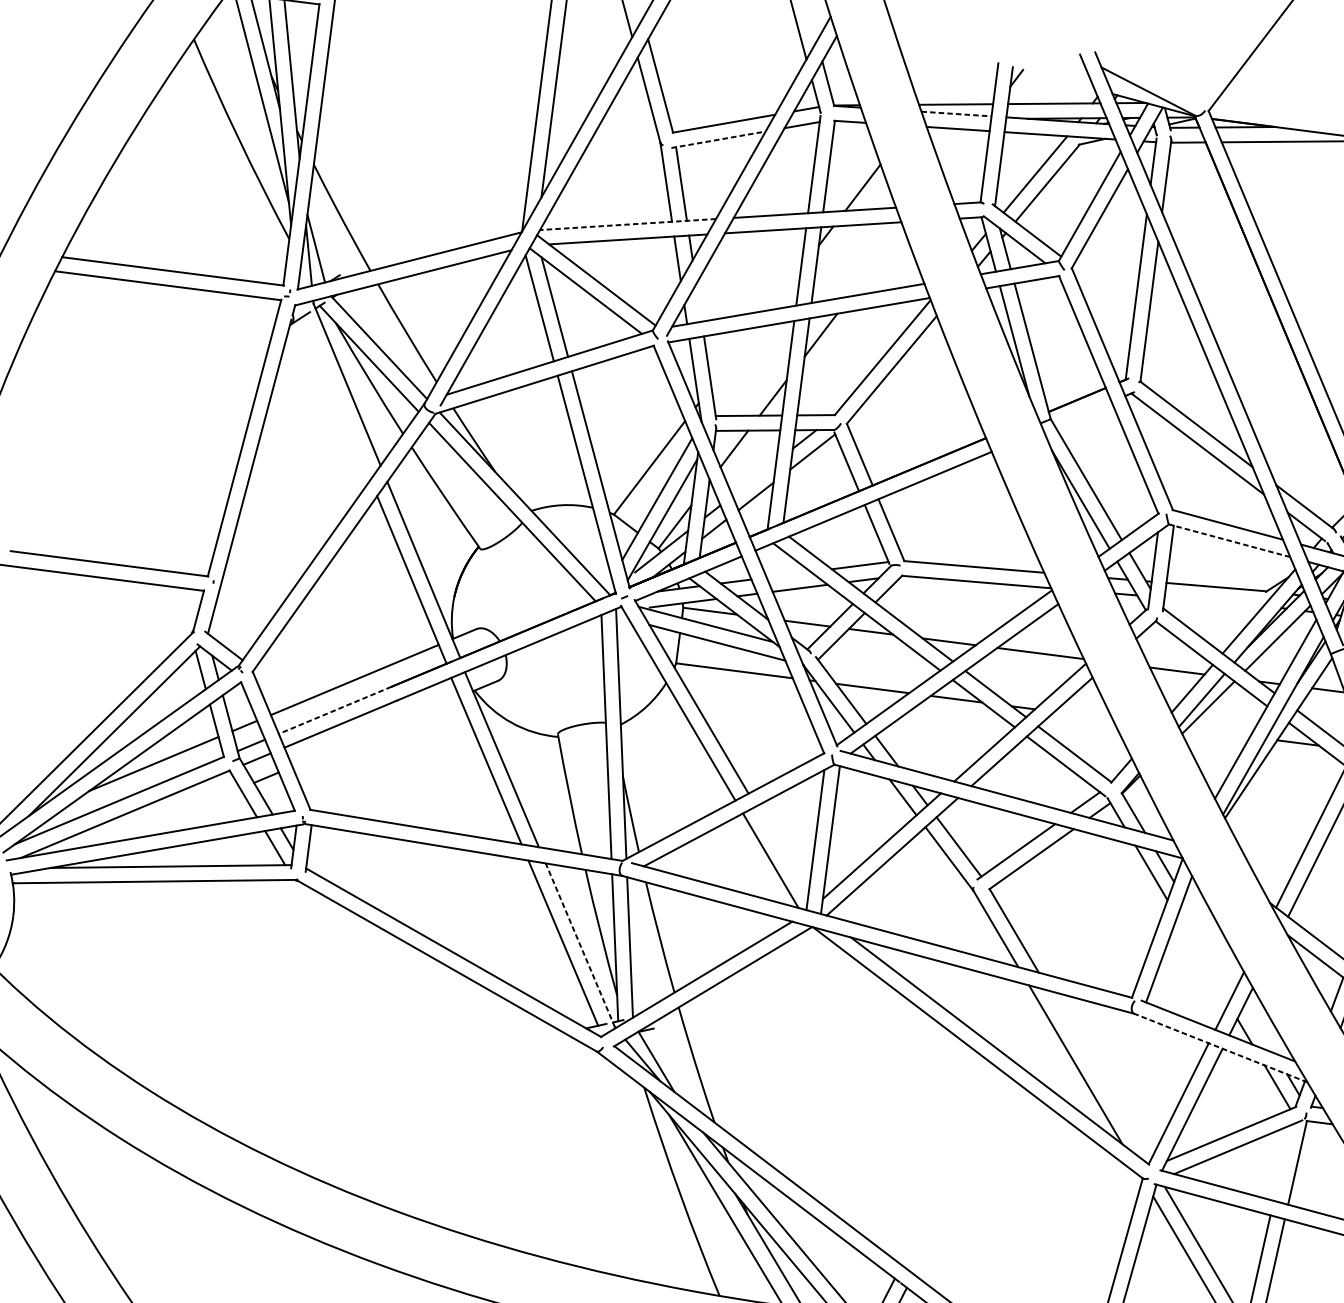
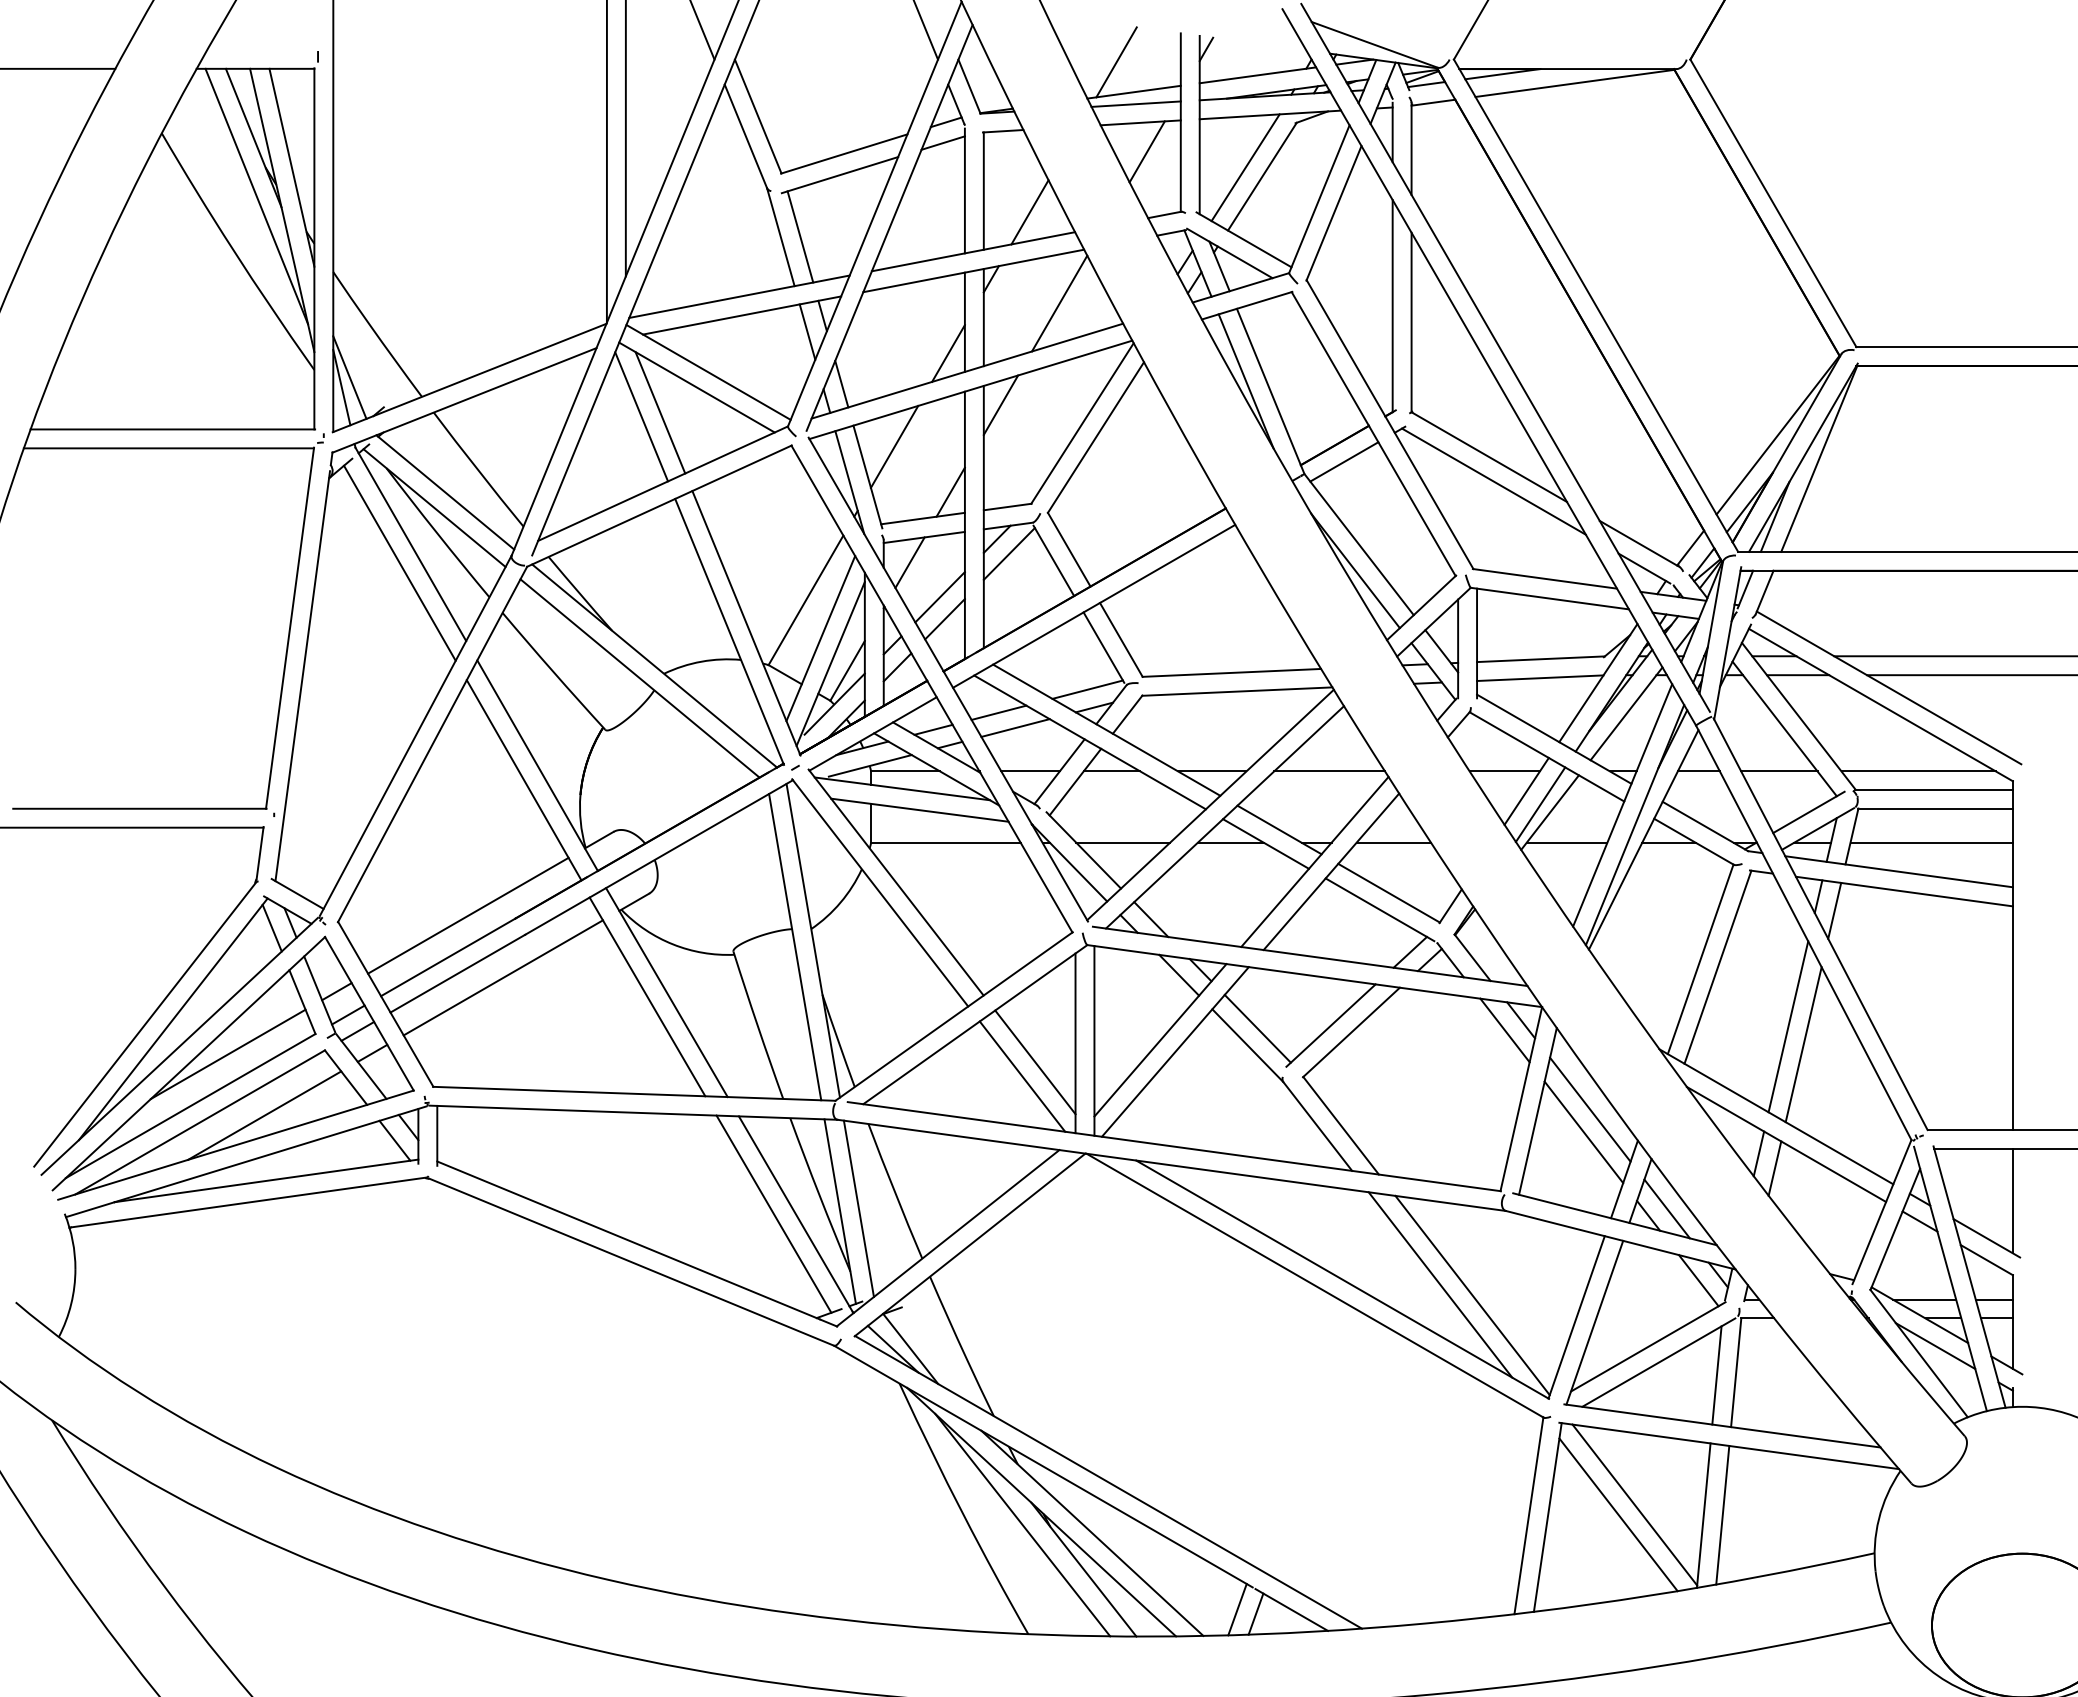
line: (945, 79) -> (1116, 62), added
line: (956, 114) -> (1136, 104), dashed -> solid
line: (718, 140) -> (840, 175), dashed -> solid
line: (959, 151) -> (1146, 151), added
line: (628, 224) -> (739, 296), dashed -> solid
line: (876, 261) -> (1059, 303), added
line: (785, 289) -> (948, 353), added
line: (698, 302) -> (841, 383), added
line: (733, 356) -> (894, 446), added
line: (336, 397) -> (399, 562), added
line: (1083, 413) -> (1344, 461), added
line: (753, 478) -> (939, 597), added
line: (1229, 540) -> (1549, 598), dashed -> solid
line: (788, 574) -> (998, 712), added
line: (1214, 602) -> (1540, 678), added
line: (335, 710) -> (448, 957), dashed -> solid
line: (1083, 715) -> (1393, 842), added
line: (375, 731) -> (502, 977), added
line: (1218, 732) -> (1566, 842), added
line: (176, 815) -> (264, 1115), added
line: (782, 851) -> (1035, 1062), added
line: (1210, 943) -> (1590, 1109), added
line: (580, 944) -> (795, 1213), dashed -> solid
line: (1202, 960) -> (1583, 1132), added
line: (1259, 1027) -> (1666, 1208), added
line: (1220, 1048) -> (1620, 1240), dashed -> solid
line: (1099, 1076) -> (1472, 1295), added
line: (1281, 1163) -> (1716, 1375), added

